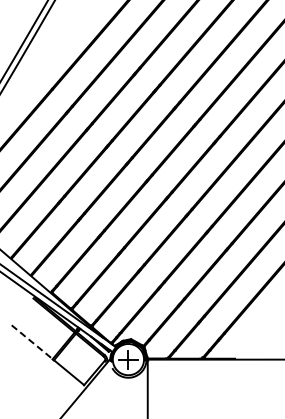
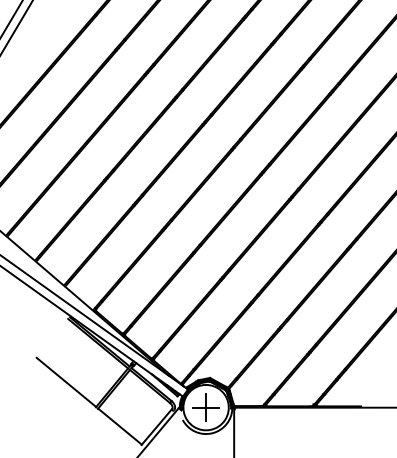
line: (32, 342) -> (66, 382), dashed -> solid

